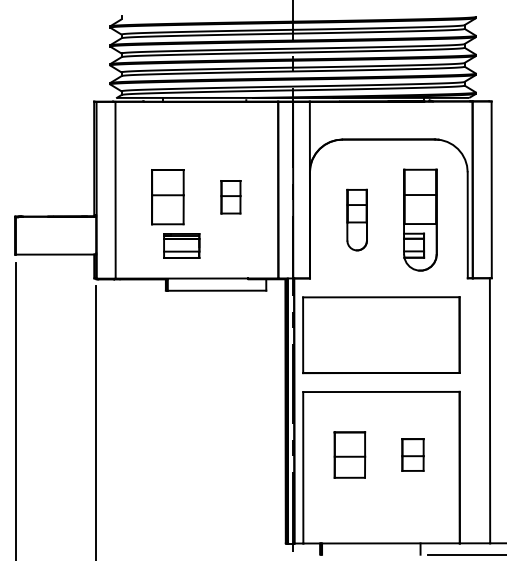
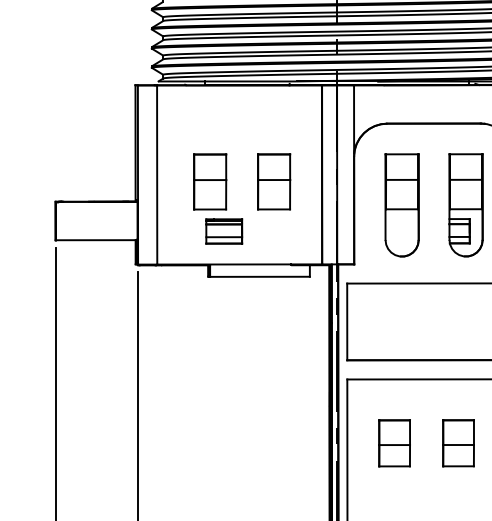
part: (230, 197) -> (273, 182), size x1.67
part: (356, 219) -> (401, 204), size x1.67
part: (412, 454) -> (458, 442), size x1.43

